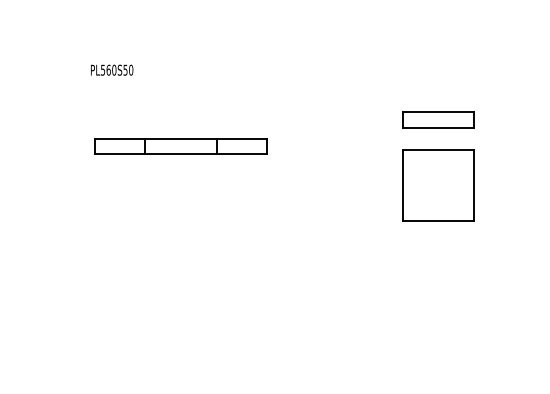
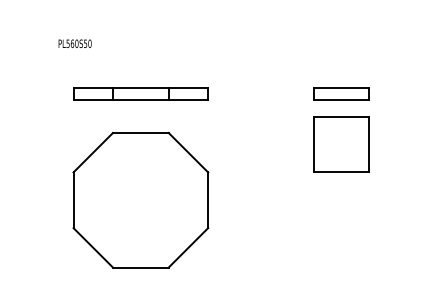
text: (111, 69) -> (74, 43), moved
part: (180, 145) -> (140, 93), moved
part: (180, 256) -> (140, 199), added

